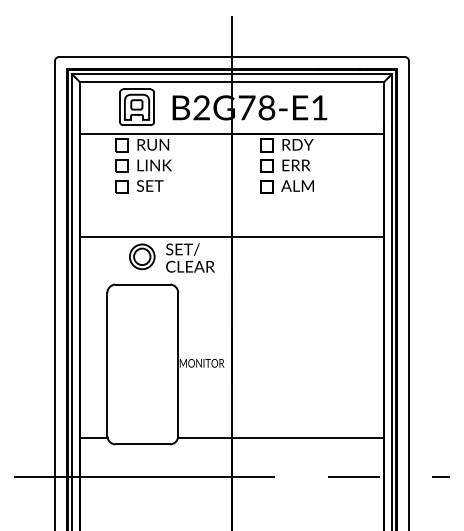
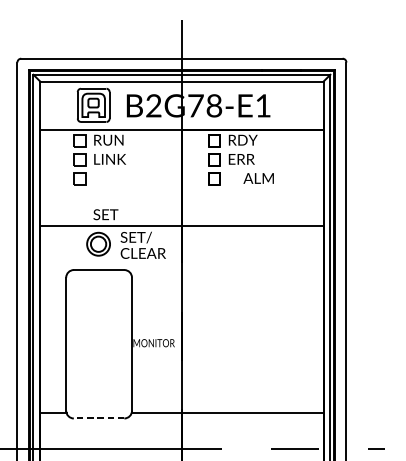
text: (149, 185) -> (105, 214), moved
text: (297, 185) -> (258, 177), moved
line: (142, 444) -> (98, 418), solid -> dashed

